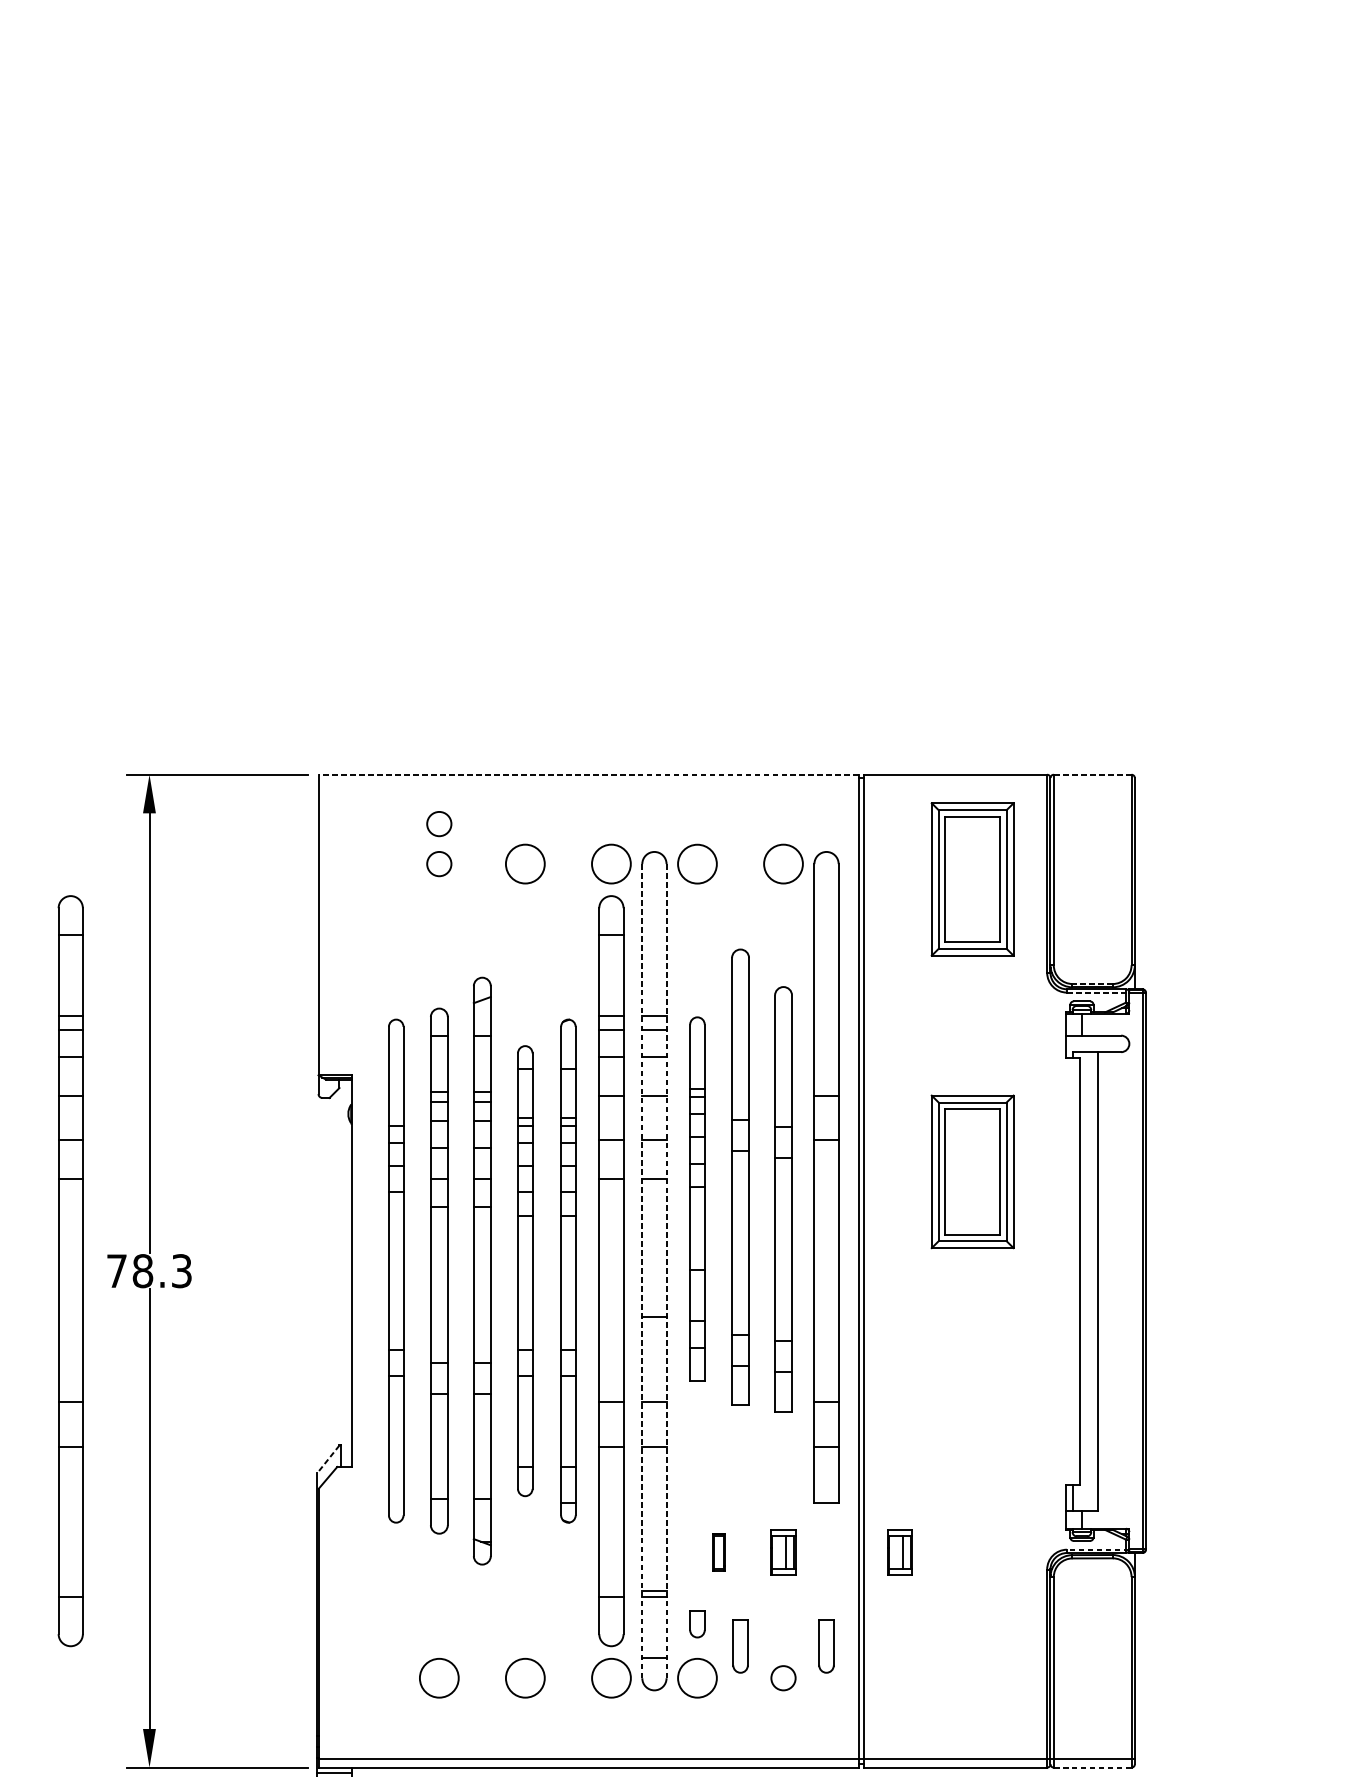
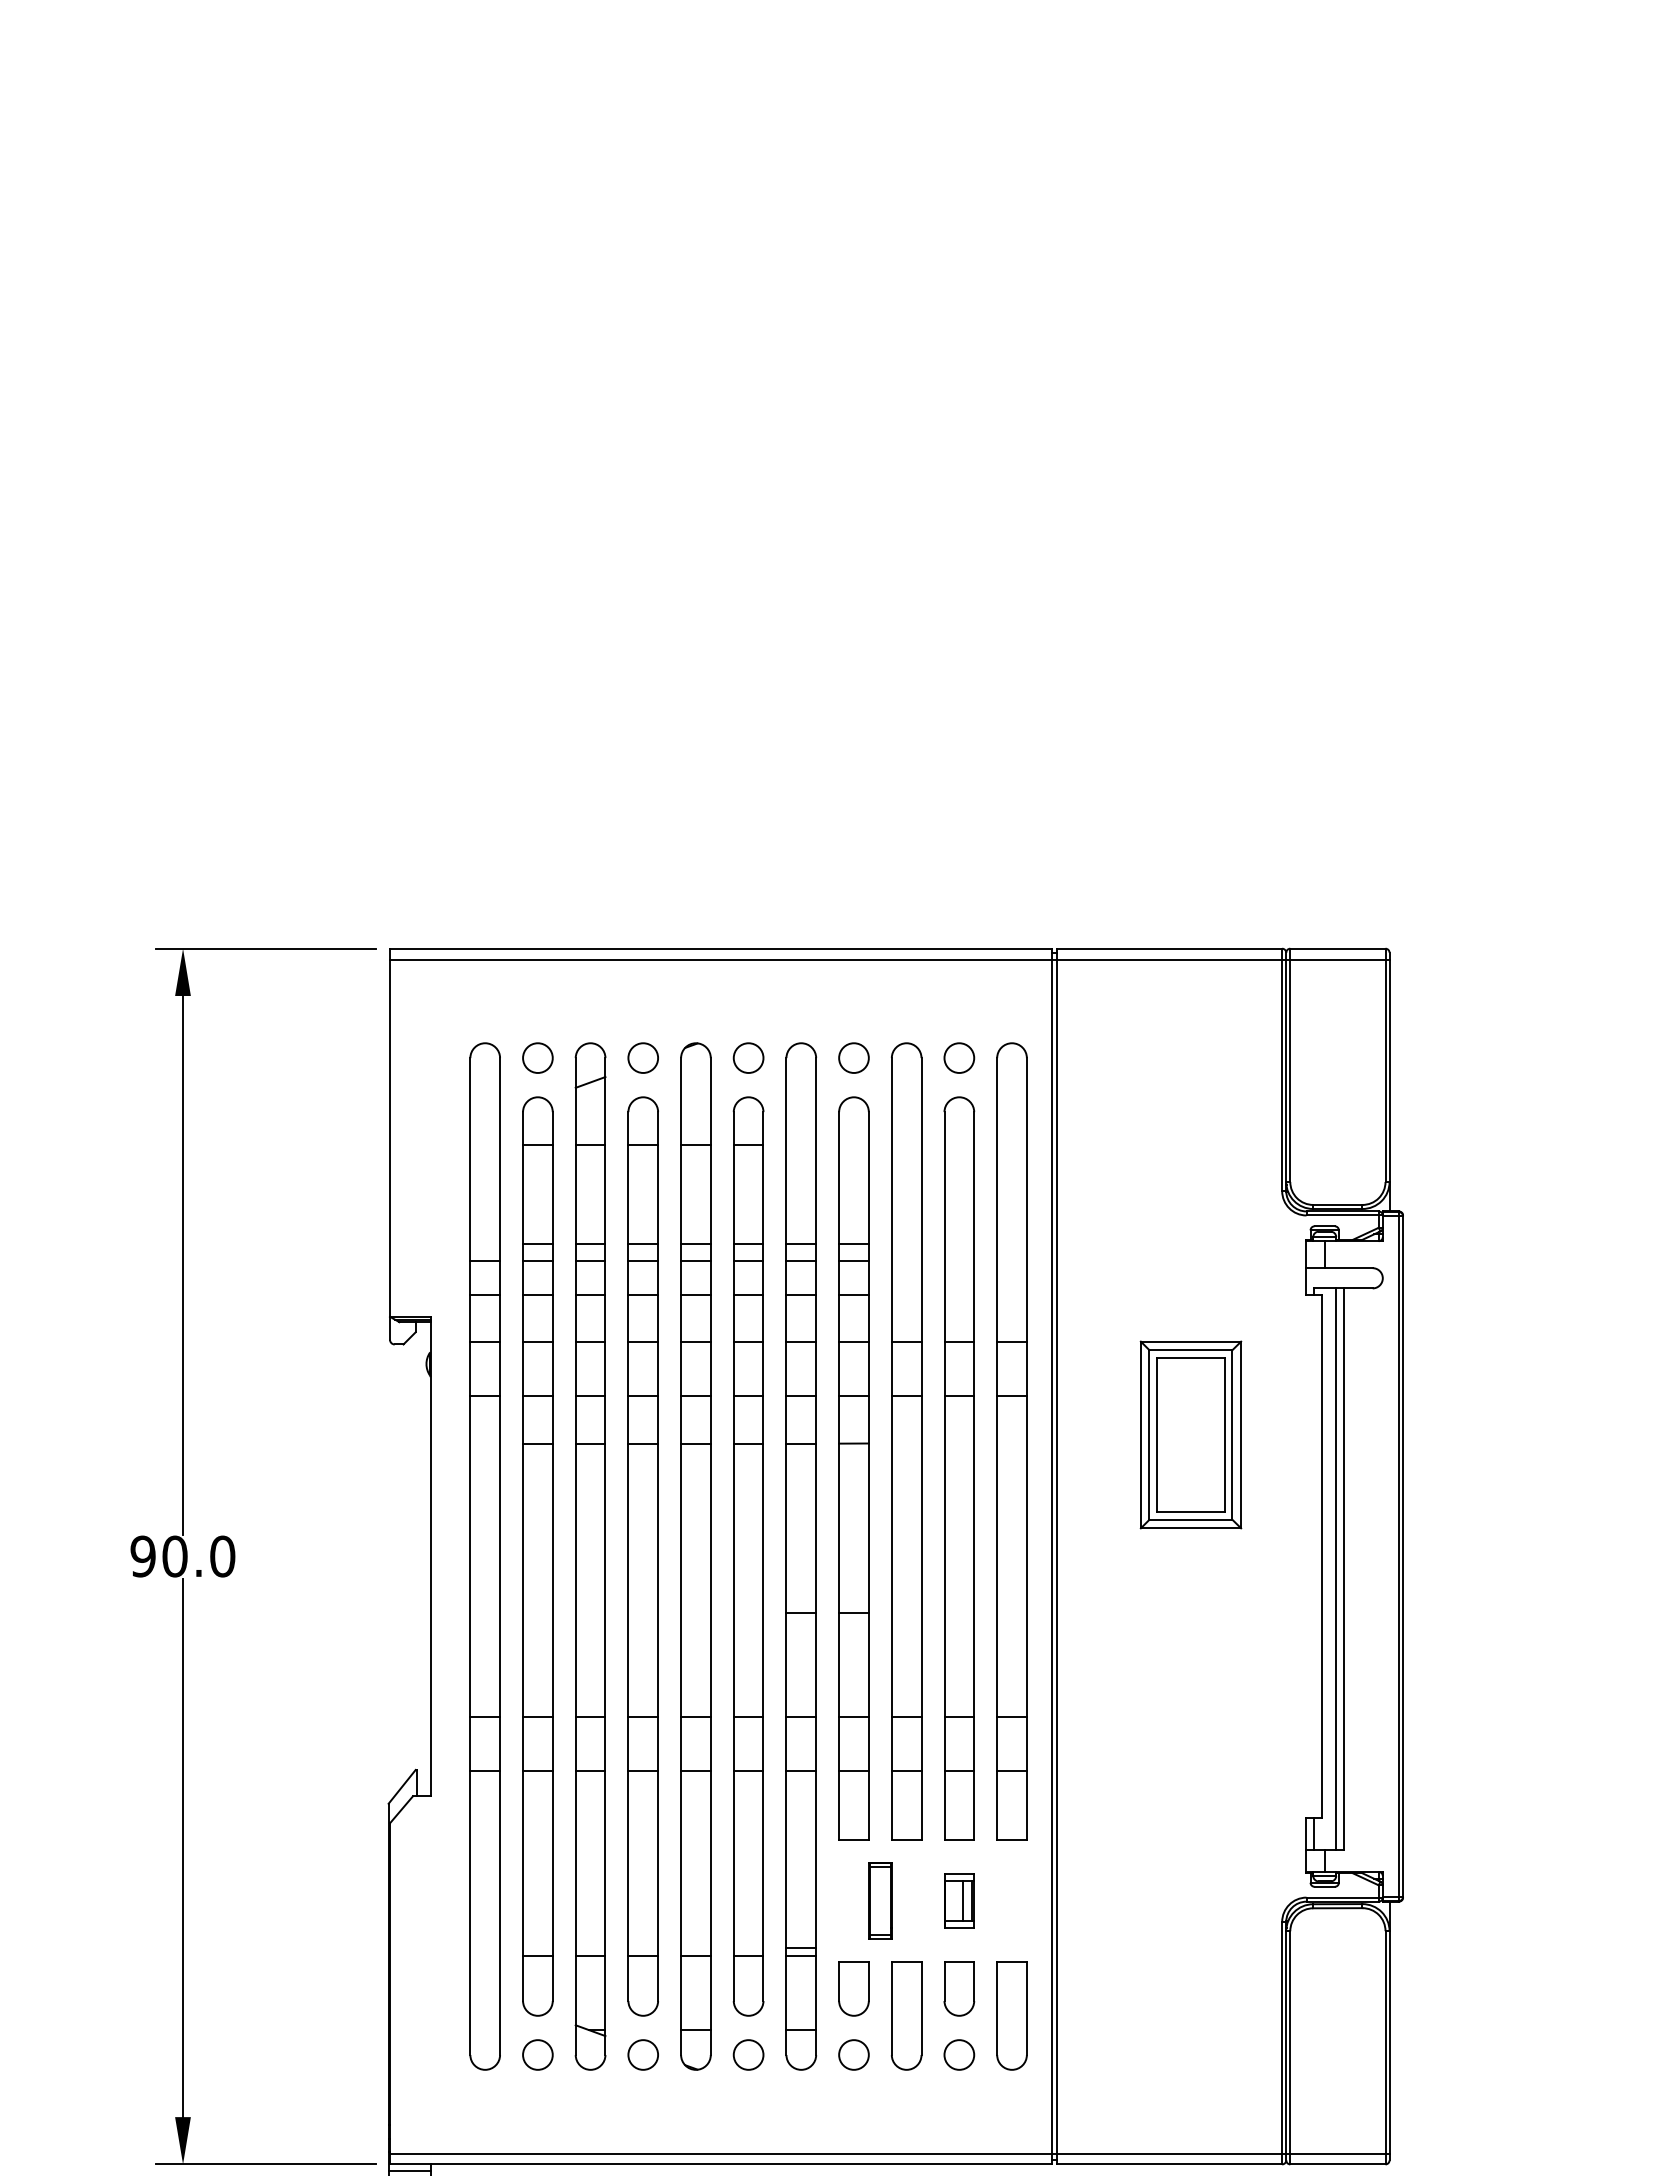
line: (588, 774) -> (720, 948), dashed -> solid
line: (1092, 774) -> (1337, 948), dashed -> solid
line: (726, 783) -> (889, 959), added
circle: (438, 823) -> (537, 1008), removed
circle: (525, 863) -> (643, 1057), size x0.62
circle: (611, 863) -> (748, 1057), size x0.62
circle: (697, 863) -> (853, 1057), size x0.62
circle: (783, 863) -> (959, 1057), size x0.62
part: (972, 879) -> (1190, 1076), removed
line: (1092, 983) -> (1337, 1204), dashed -> solid
line: (1098, 992) -> (1345, 1215), dashed -> solid
part: (740, 1177) -> (906, 1441), size x1.43
part: (697, 1199) -> (853, 1468), size x1.67
part: (783, 1199) -> (959, 1468), size x1.43
part: (70, 1271) -> (86, 1556), removed
text: (149, 1271) -> (182, 1556), 78.3 -> 90.0
part: (395, 1271) -> (484, 1556), size x1.67
part: (438, 1271) -> (537, 1556), size x1.43
part: (482, 1271) -> (590, 1556), size x1.43
part: (524, 1271) -> (642, 1556), size x1.67
part: (568, 1271) -> (695, 1556), size x1.67
line: (642, 1271) -> (786, 1556), dashed -> solid
line: (666, 1271) -> (816, 1557), dashed -> solid
line: (1090, 1281) -> (1335, 1569), added
line: (328, 1458) -> (402, 1786), dashed -> solid
line: (1098, 1549) -> (1344, 1897), dashed -> solid
part: (719, 1552) -> (880, 1900), size x1.67
part: (900, 1552) -> (1102, 1900), removed
part: (697, 1623) -> (853, 1988), size x1.67
part: (783, 1623) -> (959, 1988), added
part: (740, 1645) -> (906, 2015), size x1.67
part: (826, 1645) -> (1011, 2015), size x1.67
circle: (438, 1677) -> (537, 2054), size x0.62
circle: (525, 1677) -> (643, 2054), size x0.62
circle: (611, 1677) -> (748, 2054), size x0.62
circle: (697, 1677) -> (853, 2054), size x0.62
line: (1092, 1767) -> (1337, 2164), dashed -> solid

